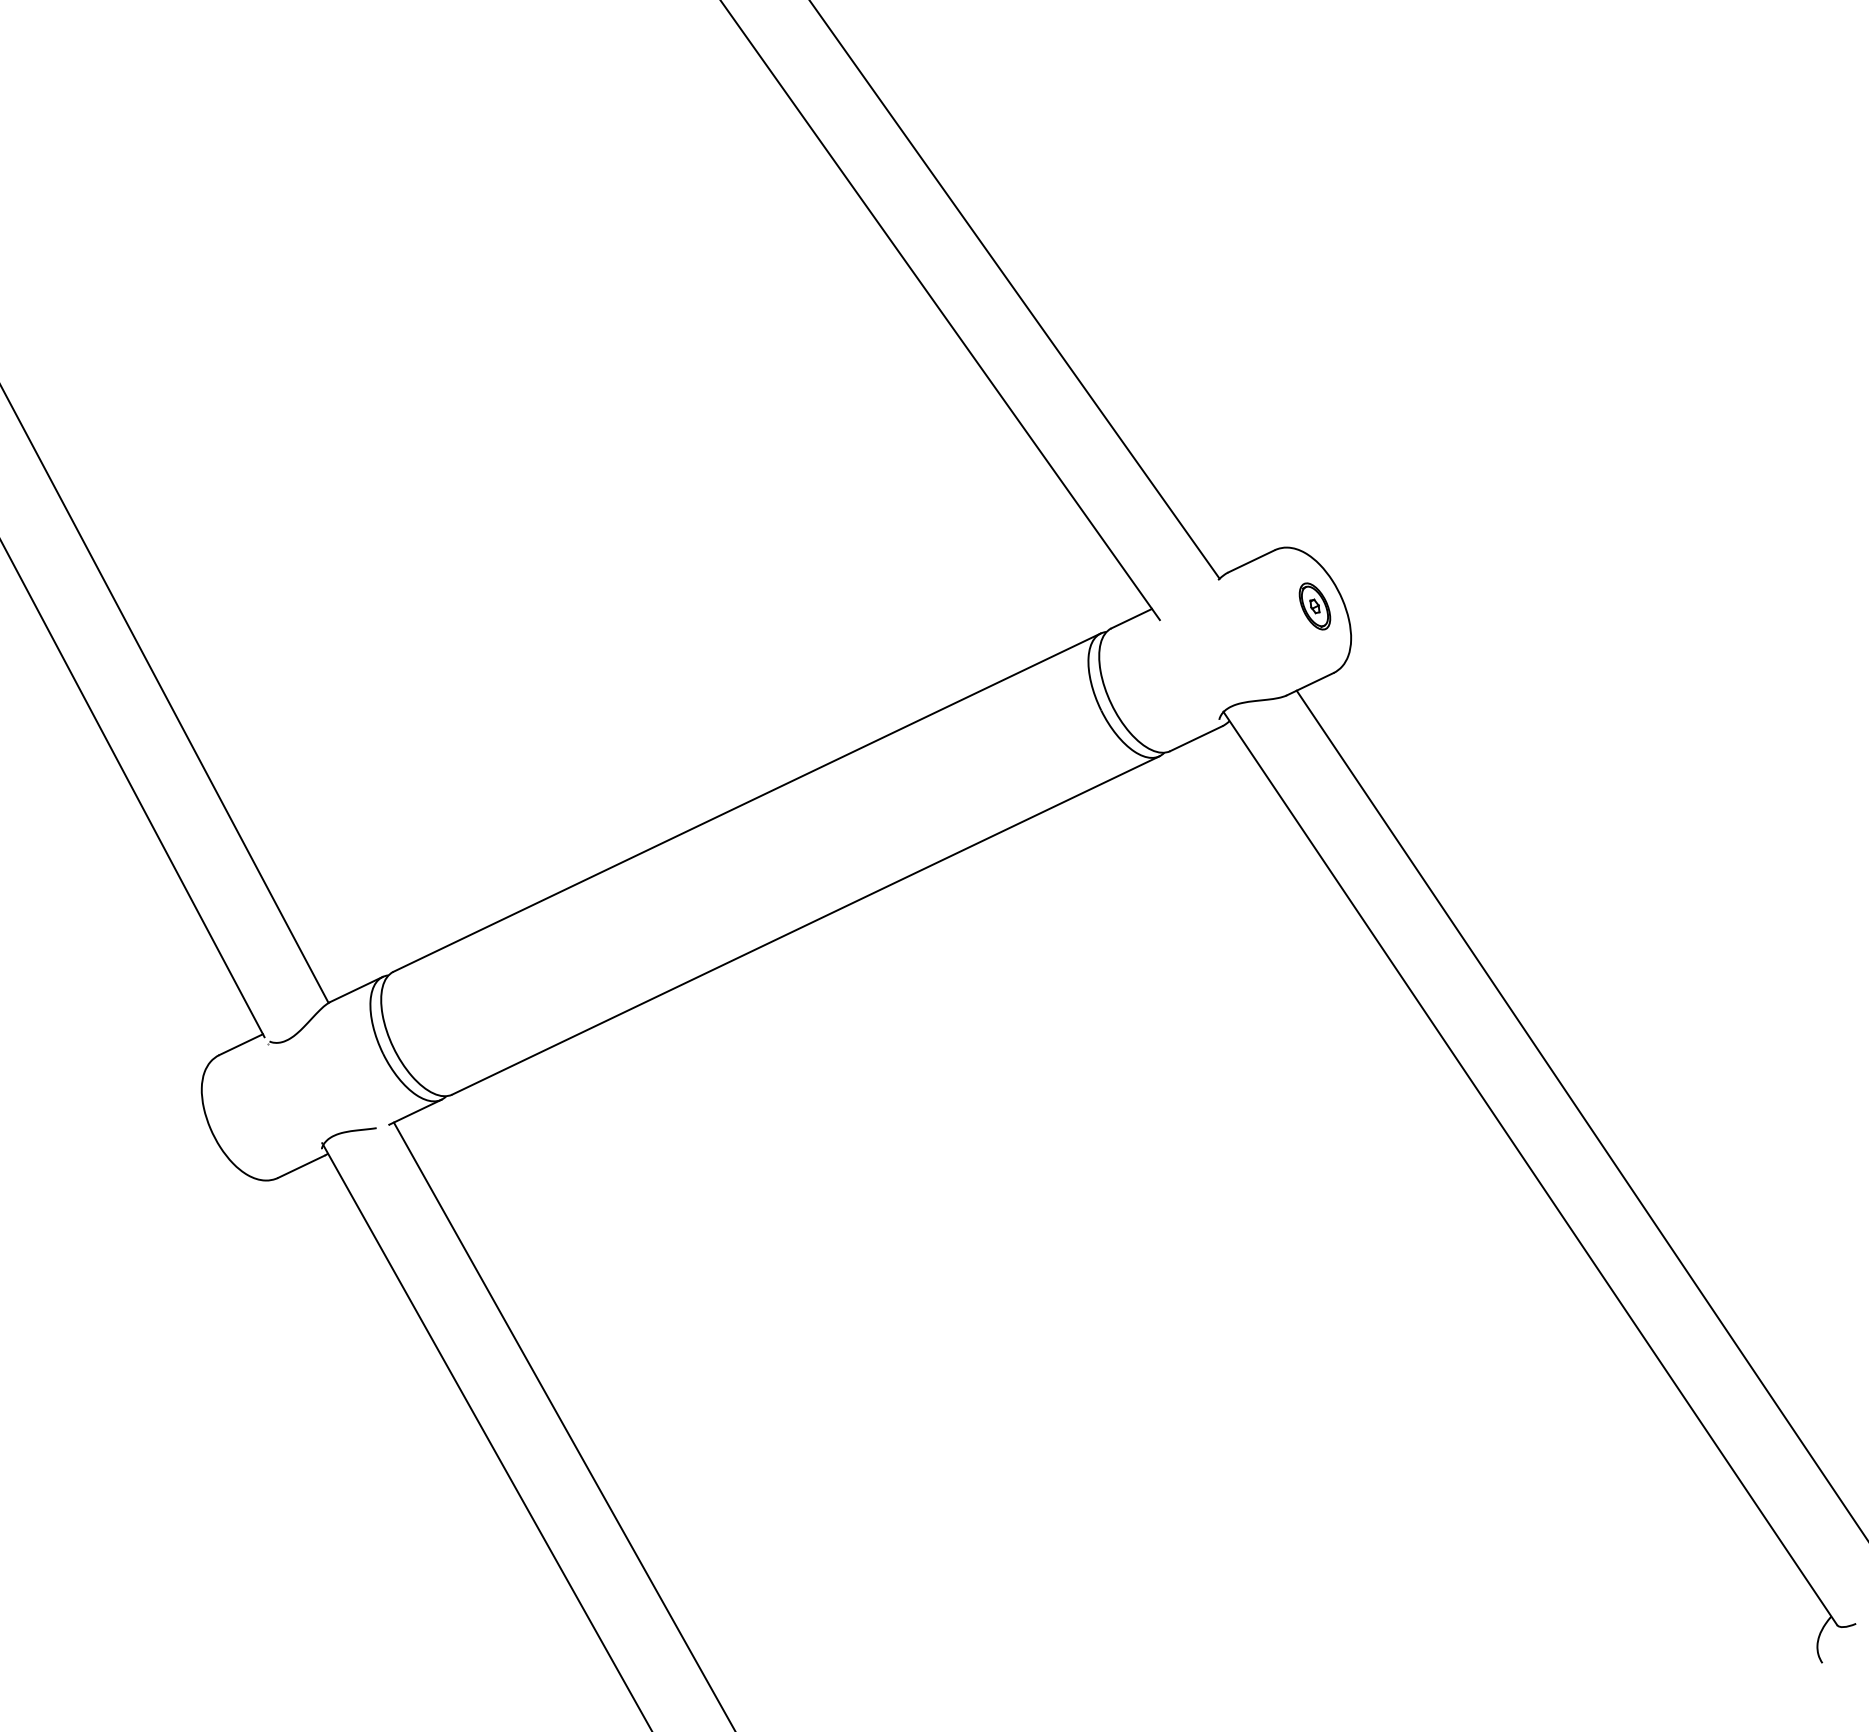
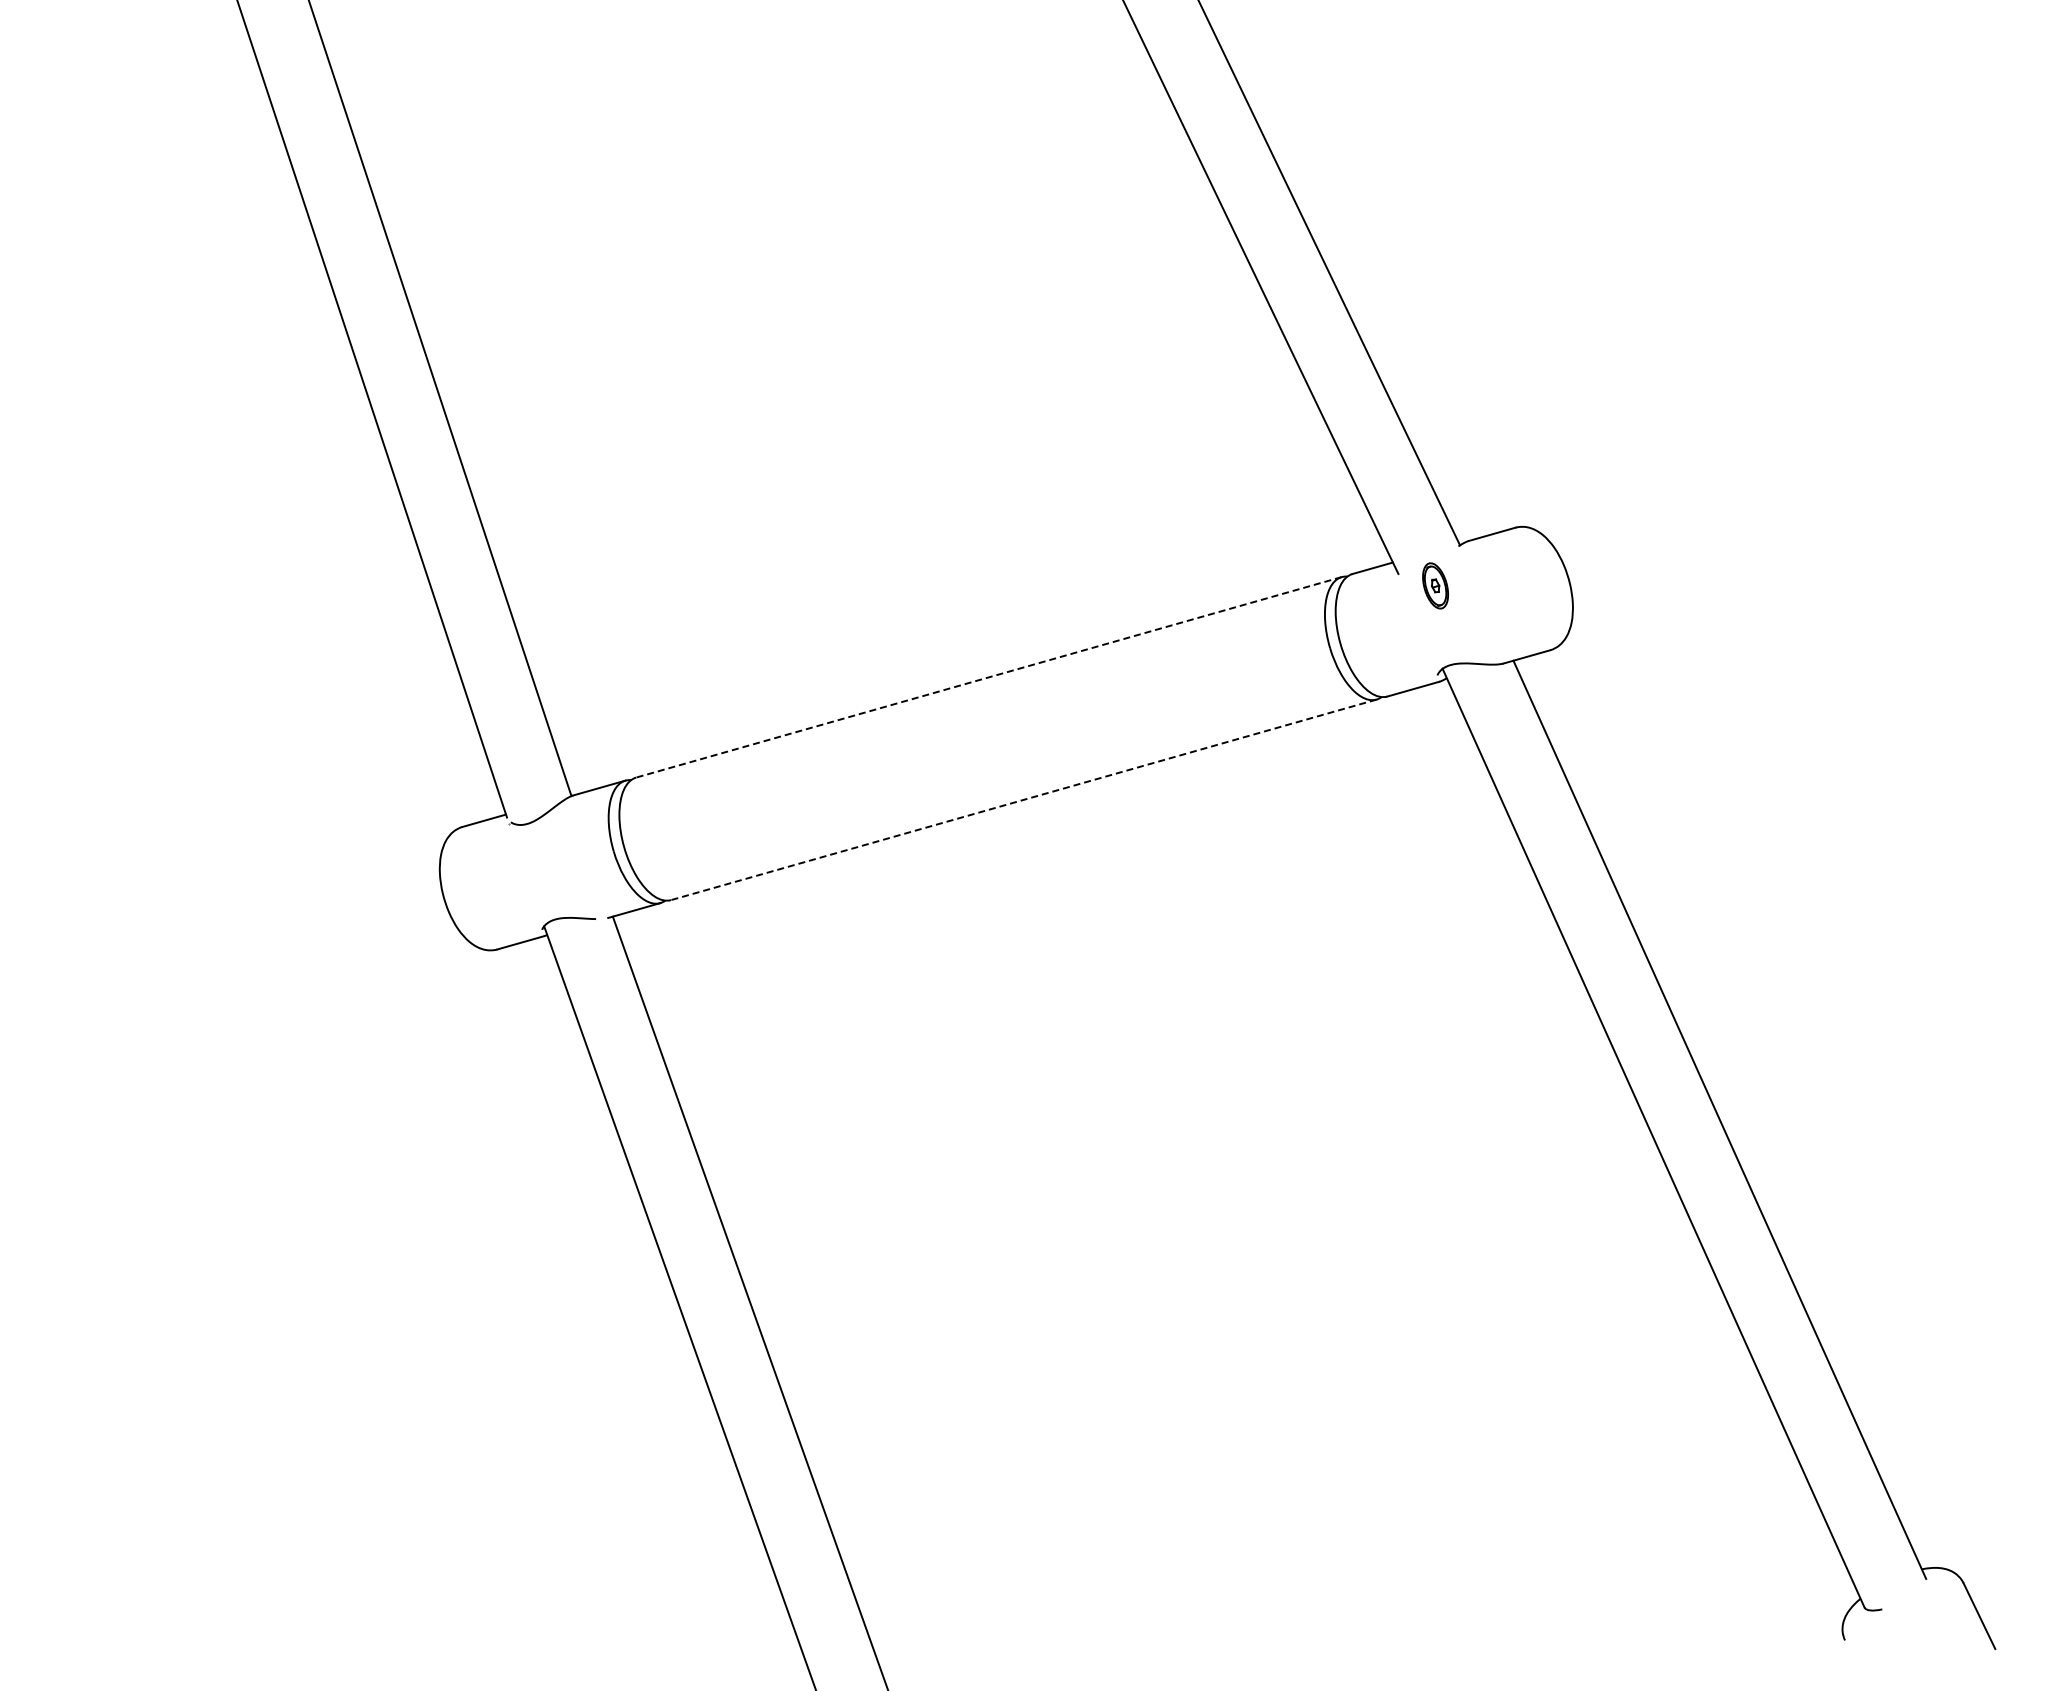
part: (1314, 606) -> (1435, 585), moved
line: (746, 802) -> (988, 677), solid -> dashed
line: (805, 925) -> (1023, 799), solid -> dashed

